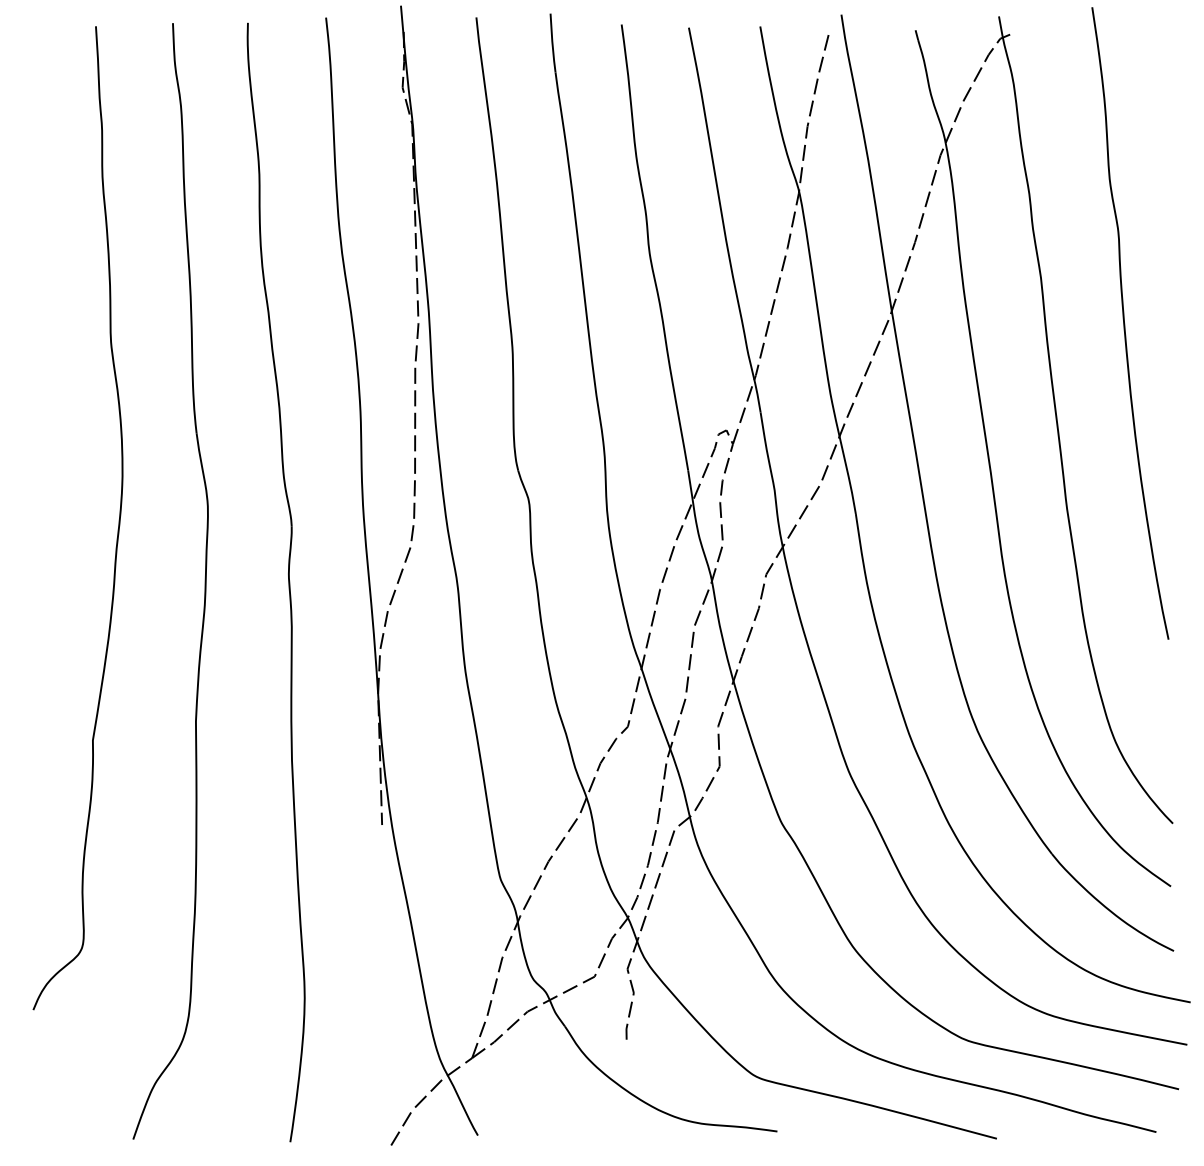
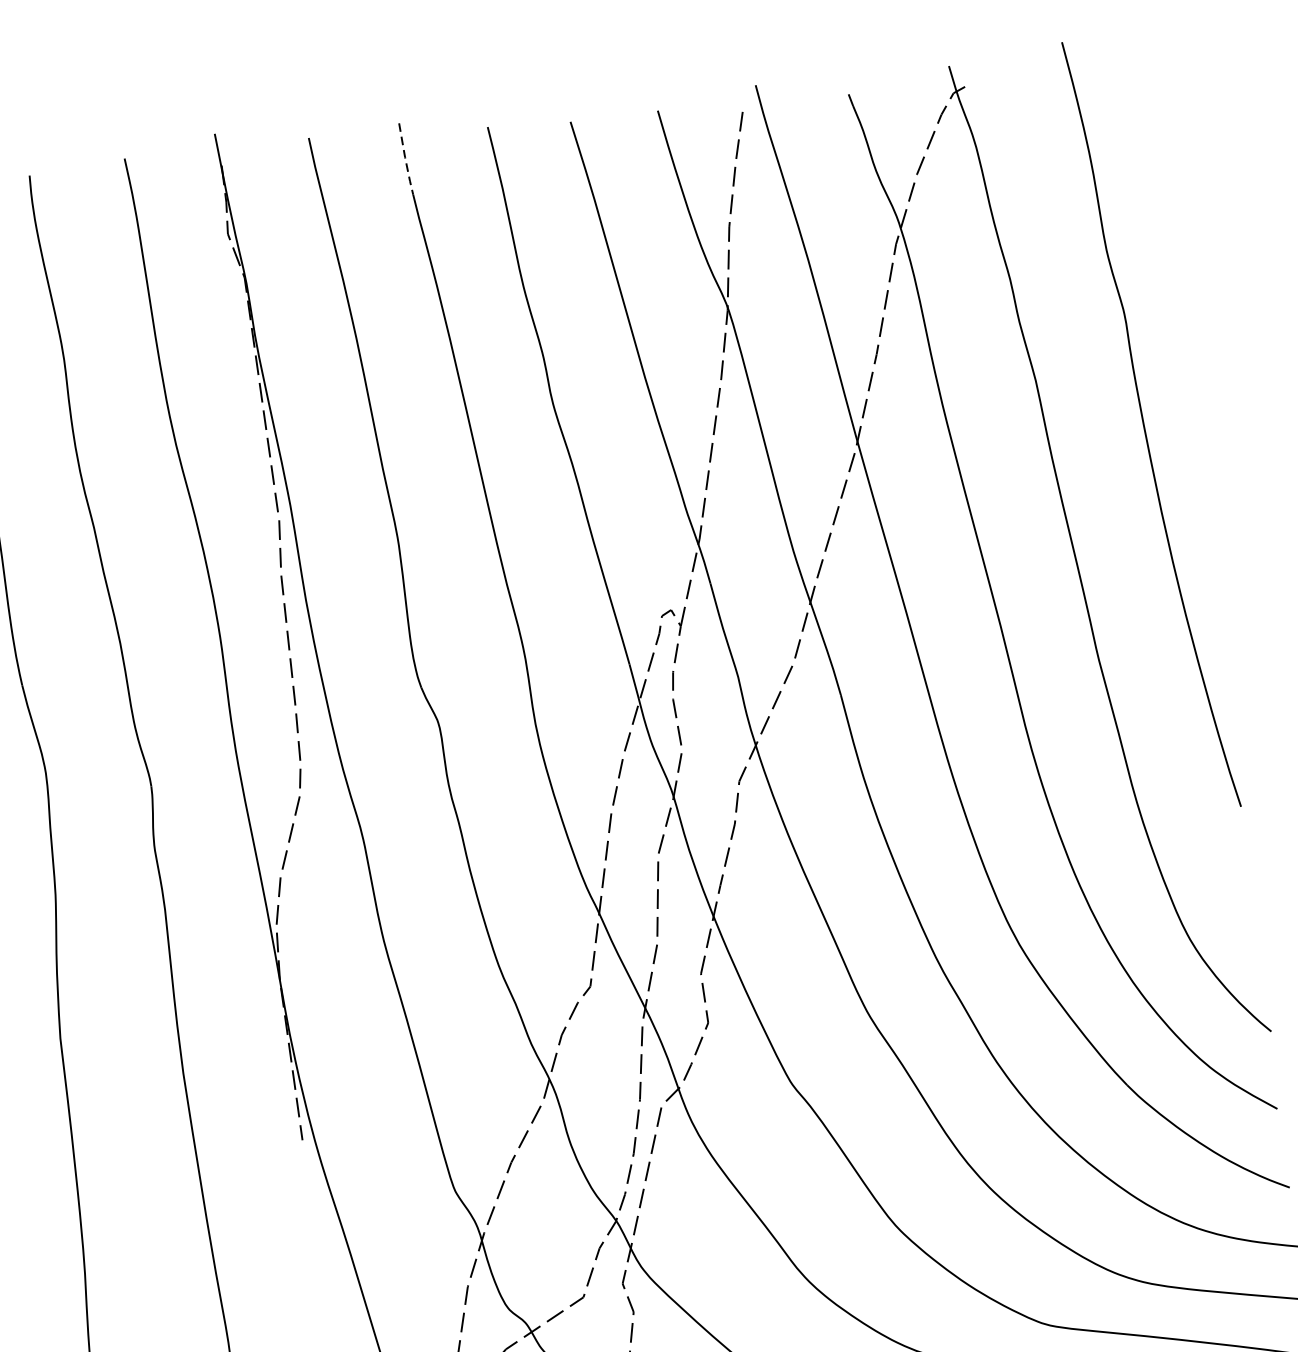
line: (552, 43) -> (405, 159), solid -> dashed

